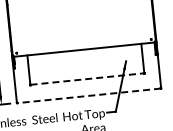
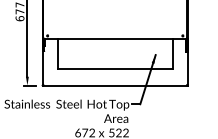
line: (87, 78) -> (115, 68), dashed -> solid
line: (88, 95) -> (114, 85), dashed -> solid

